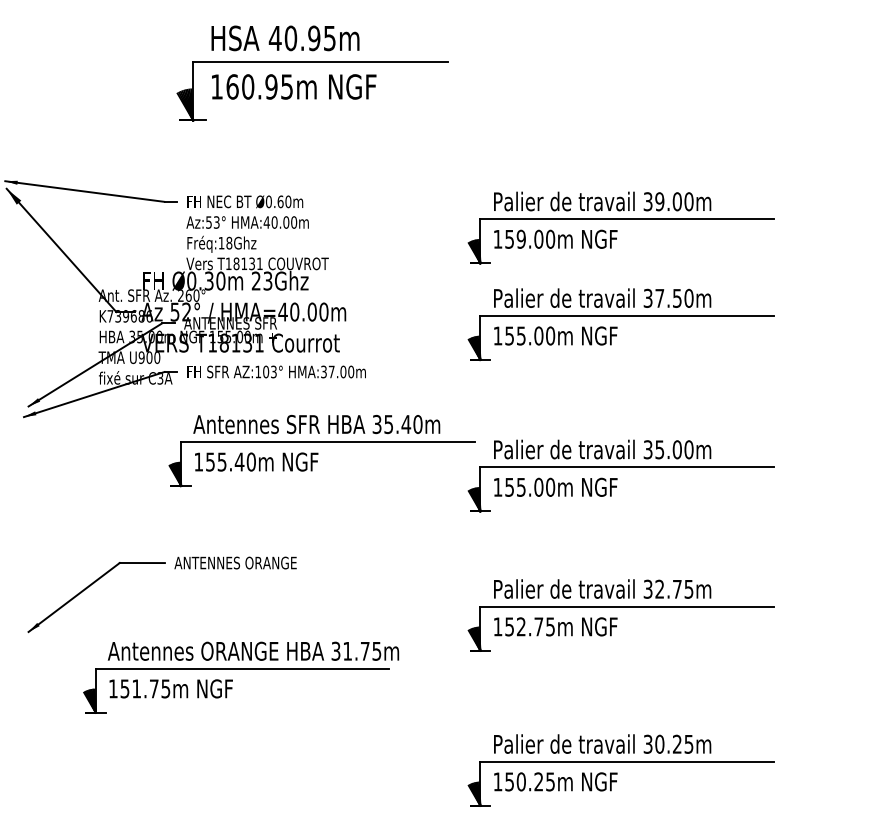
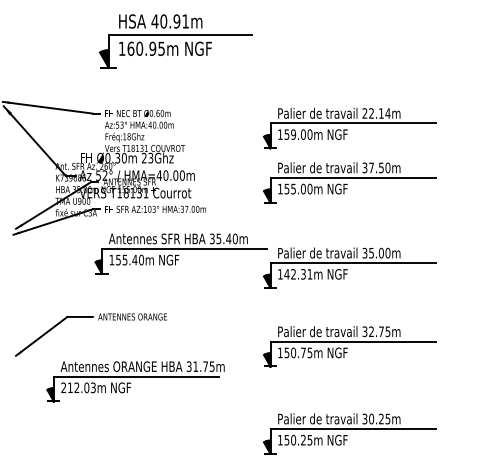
text: (329, 38) -> (185, 21), 40.95m -> 40.91m
text: (668, 201) -> (376, 113), 39.00m -> 22.14m
text: (530, 487) -> (298, 274), 155.00m -> 142.31m
text: (521, 626) -> (293, 352), 152.75m -> 150.75m
text: (139, 688) -> (78, 387), 151.75m -> 212.03m

